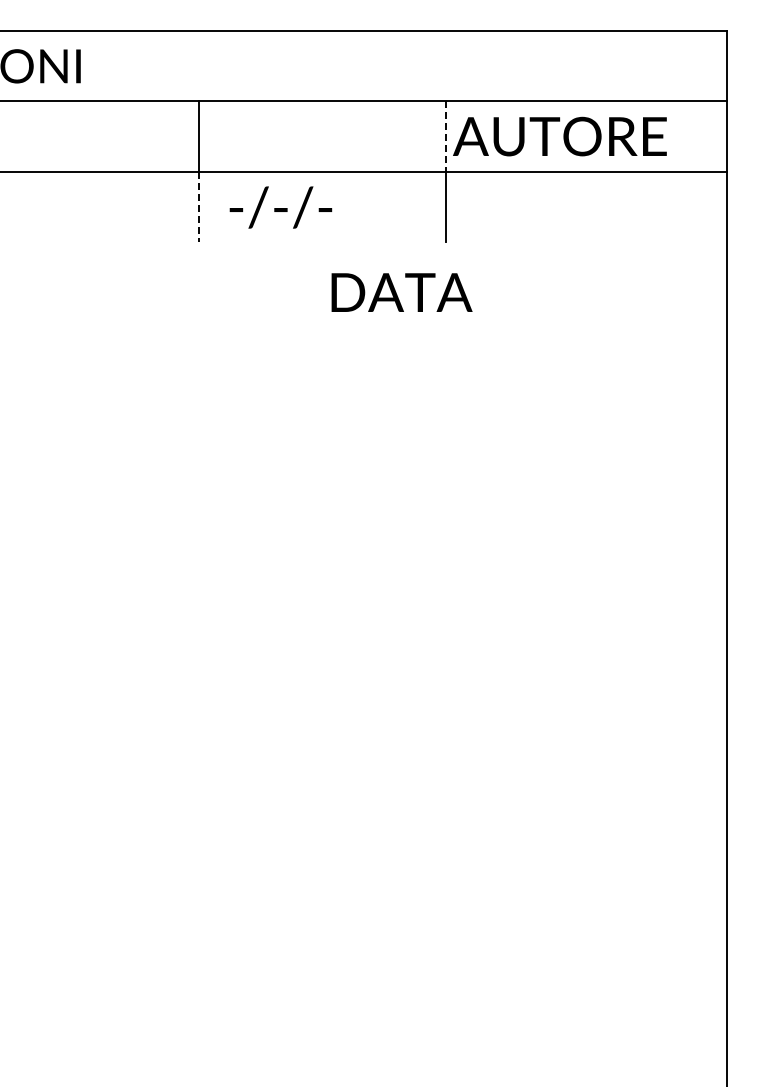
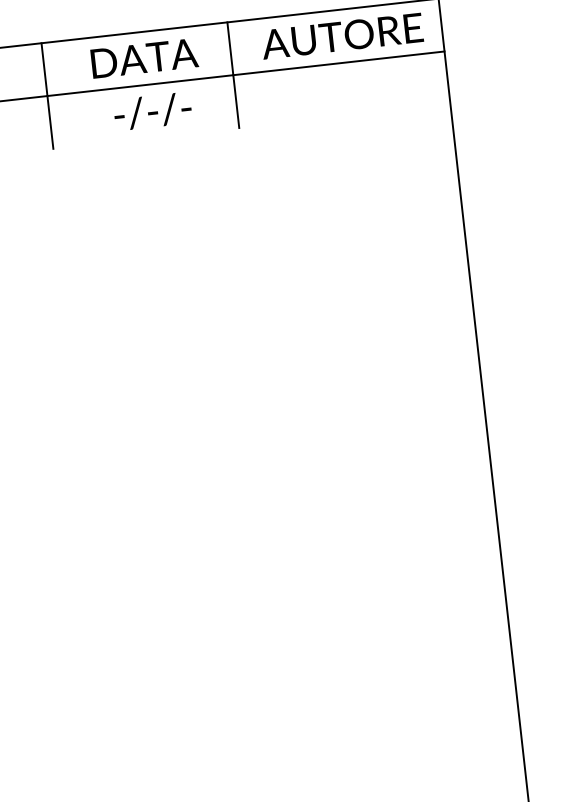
text: (559, 136) -> (341, 36), moved
line: (446, 137) -> (230, 49), dashed -> solid
line: (198, 207) -> (50, 122), dashed -> solid
text: (280, 207) -> (152, 111), moved
text: (401, 292) -> (144, 58), moved

